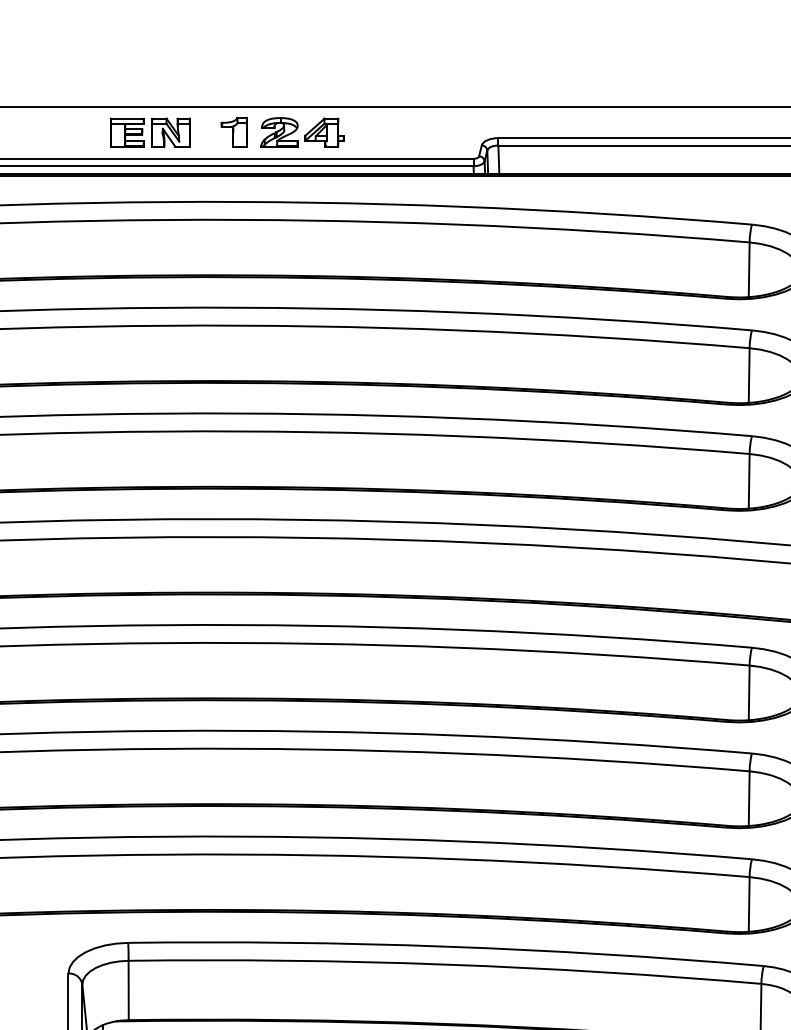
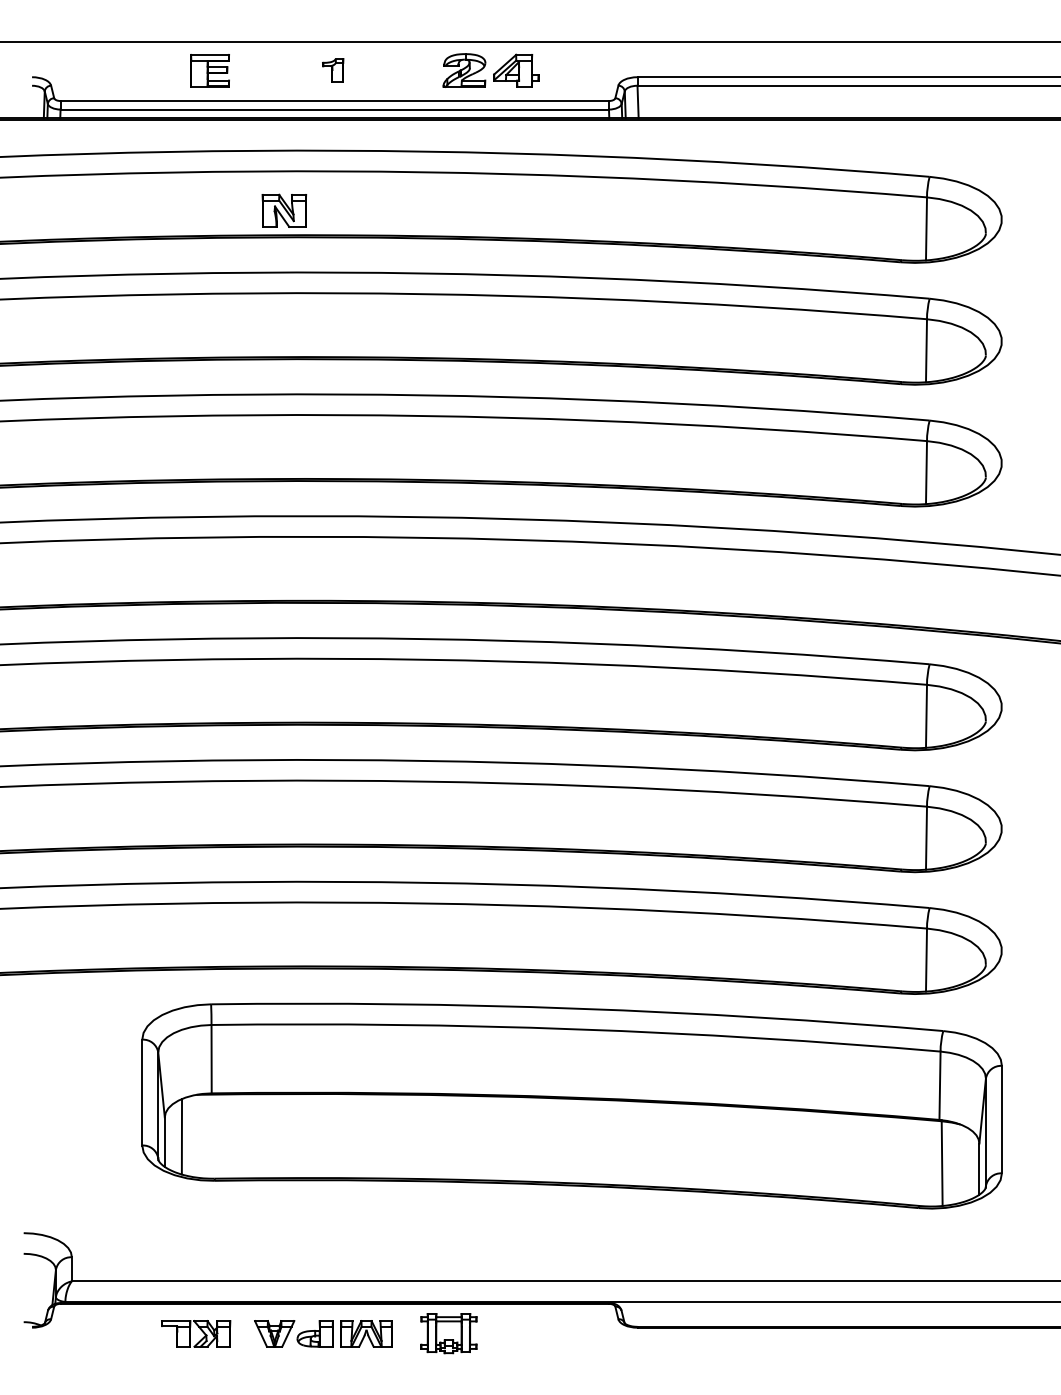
part: (171, 132) -> (284, 210), moved
part: (233, 132) -> (332, 70), size x0.7
part: (302, 132) -> (490, 70), moved

